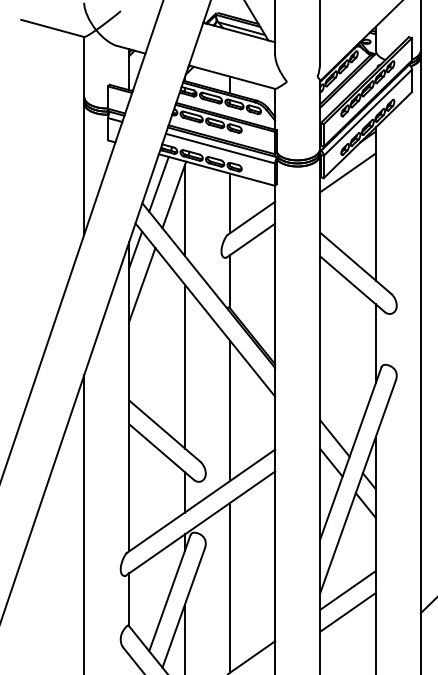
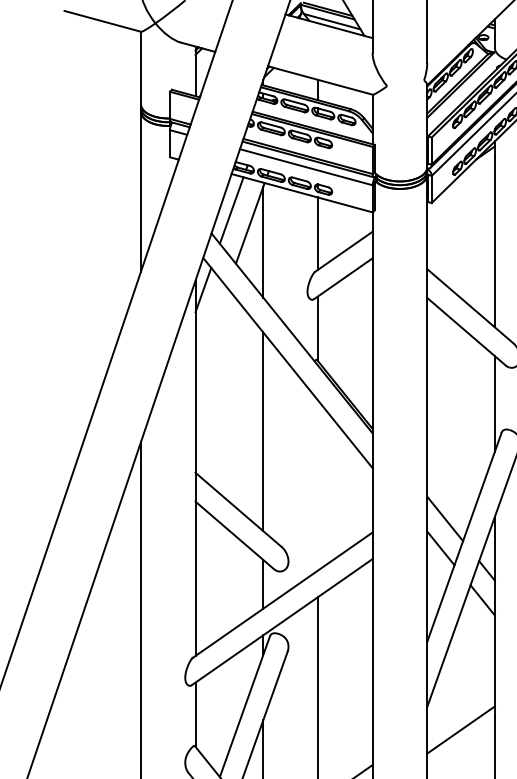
line: (347, 172) -> (460, 196), removed
line: (142, 284) -> (211, 332), removed
line: (229, 410) -> (317, 484), removed
line: (347, 590) -> (460, 703), removed

